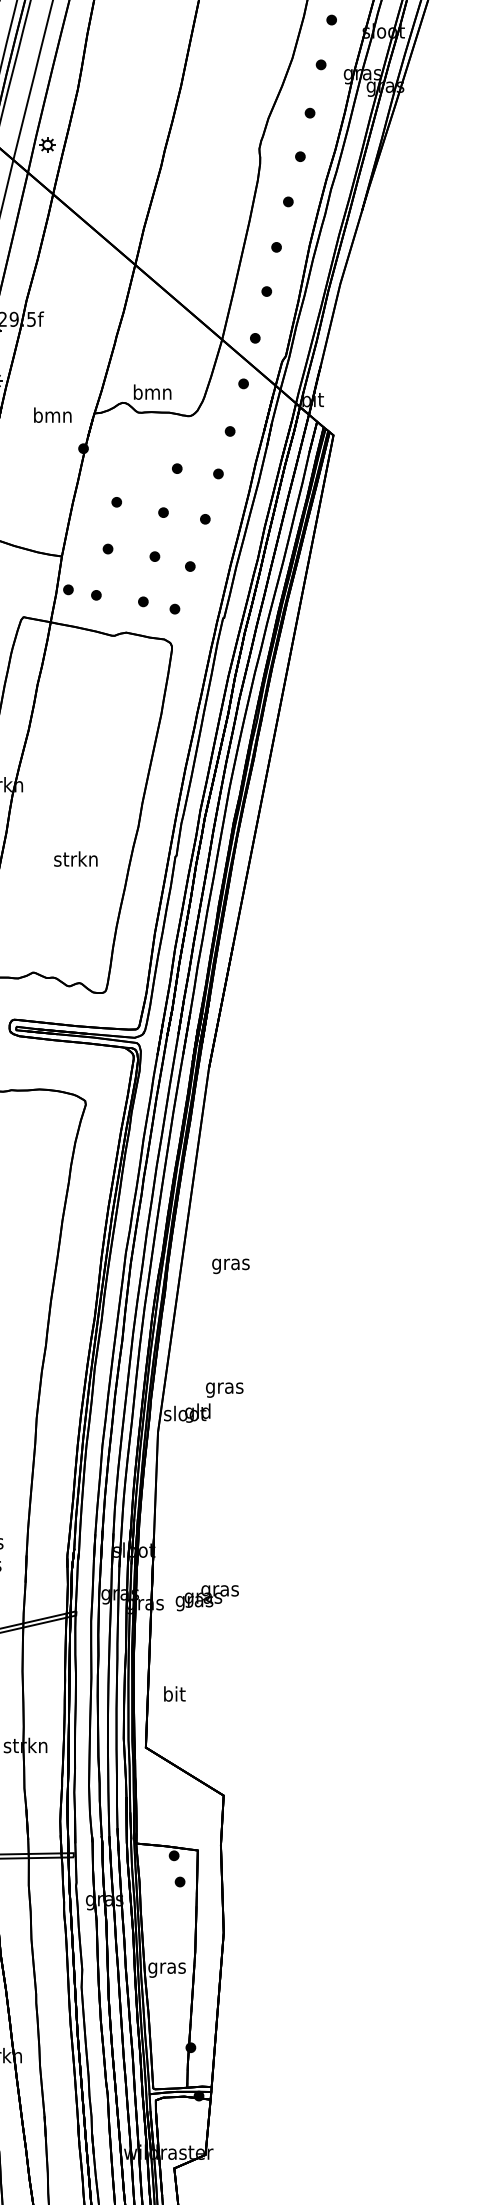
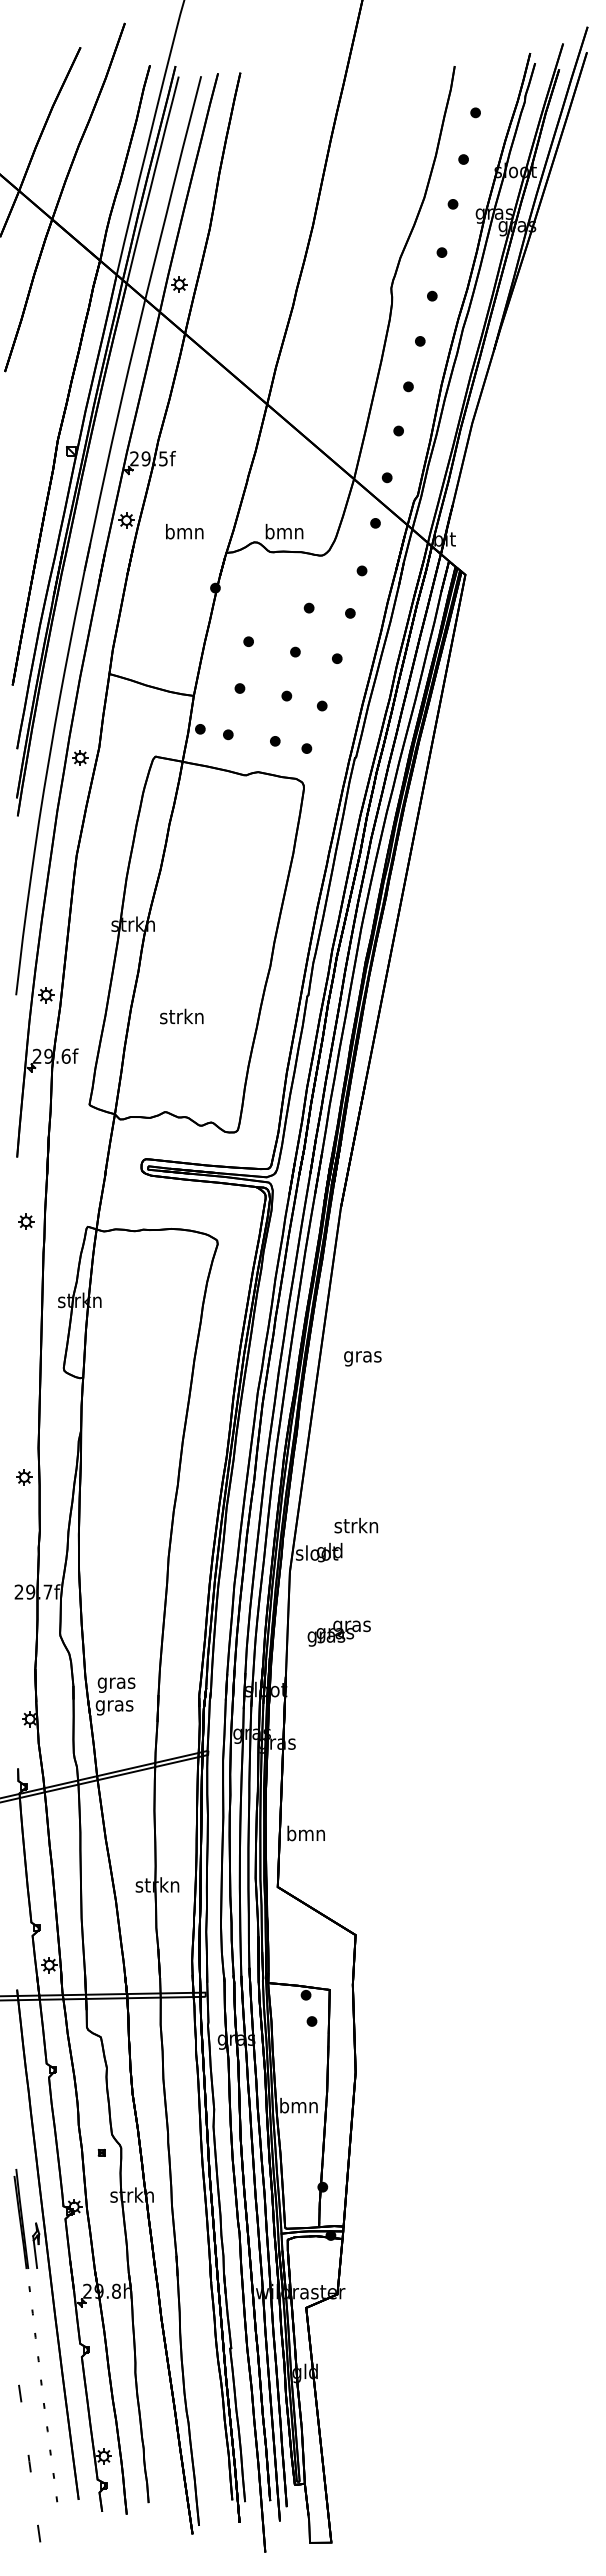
text: (52, 415) -> (184, 531), moved
text: (75, 859) -> (181, 1016), moved
text: (230, 1266) -> (362, 1358), moved
text: (224, 1388) -> (356, 1527), gras -> strkn
text: (206, 1598) -> (338, 1633), moved
text: (173, 1694) -> (305, 1833), bit -> bmn
text: (166, 1968) -> (298, 2107), gras -> bmn

